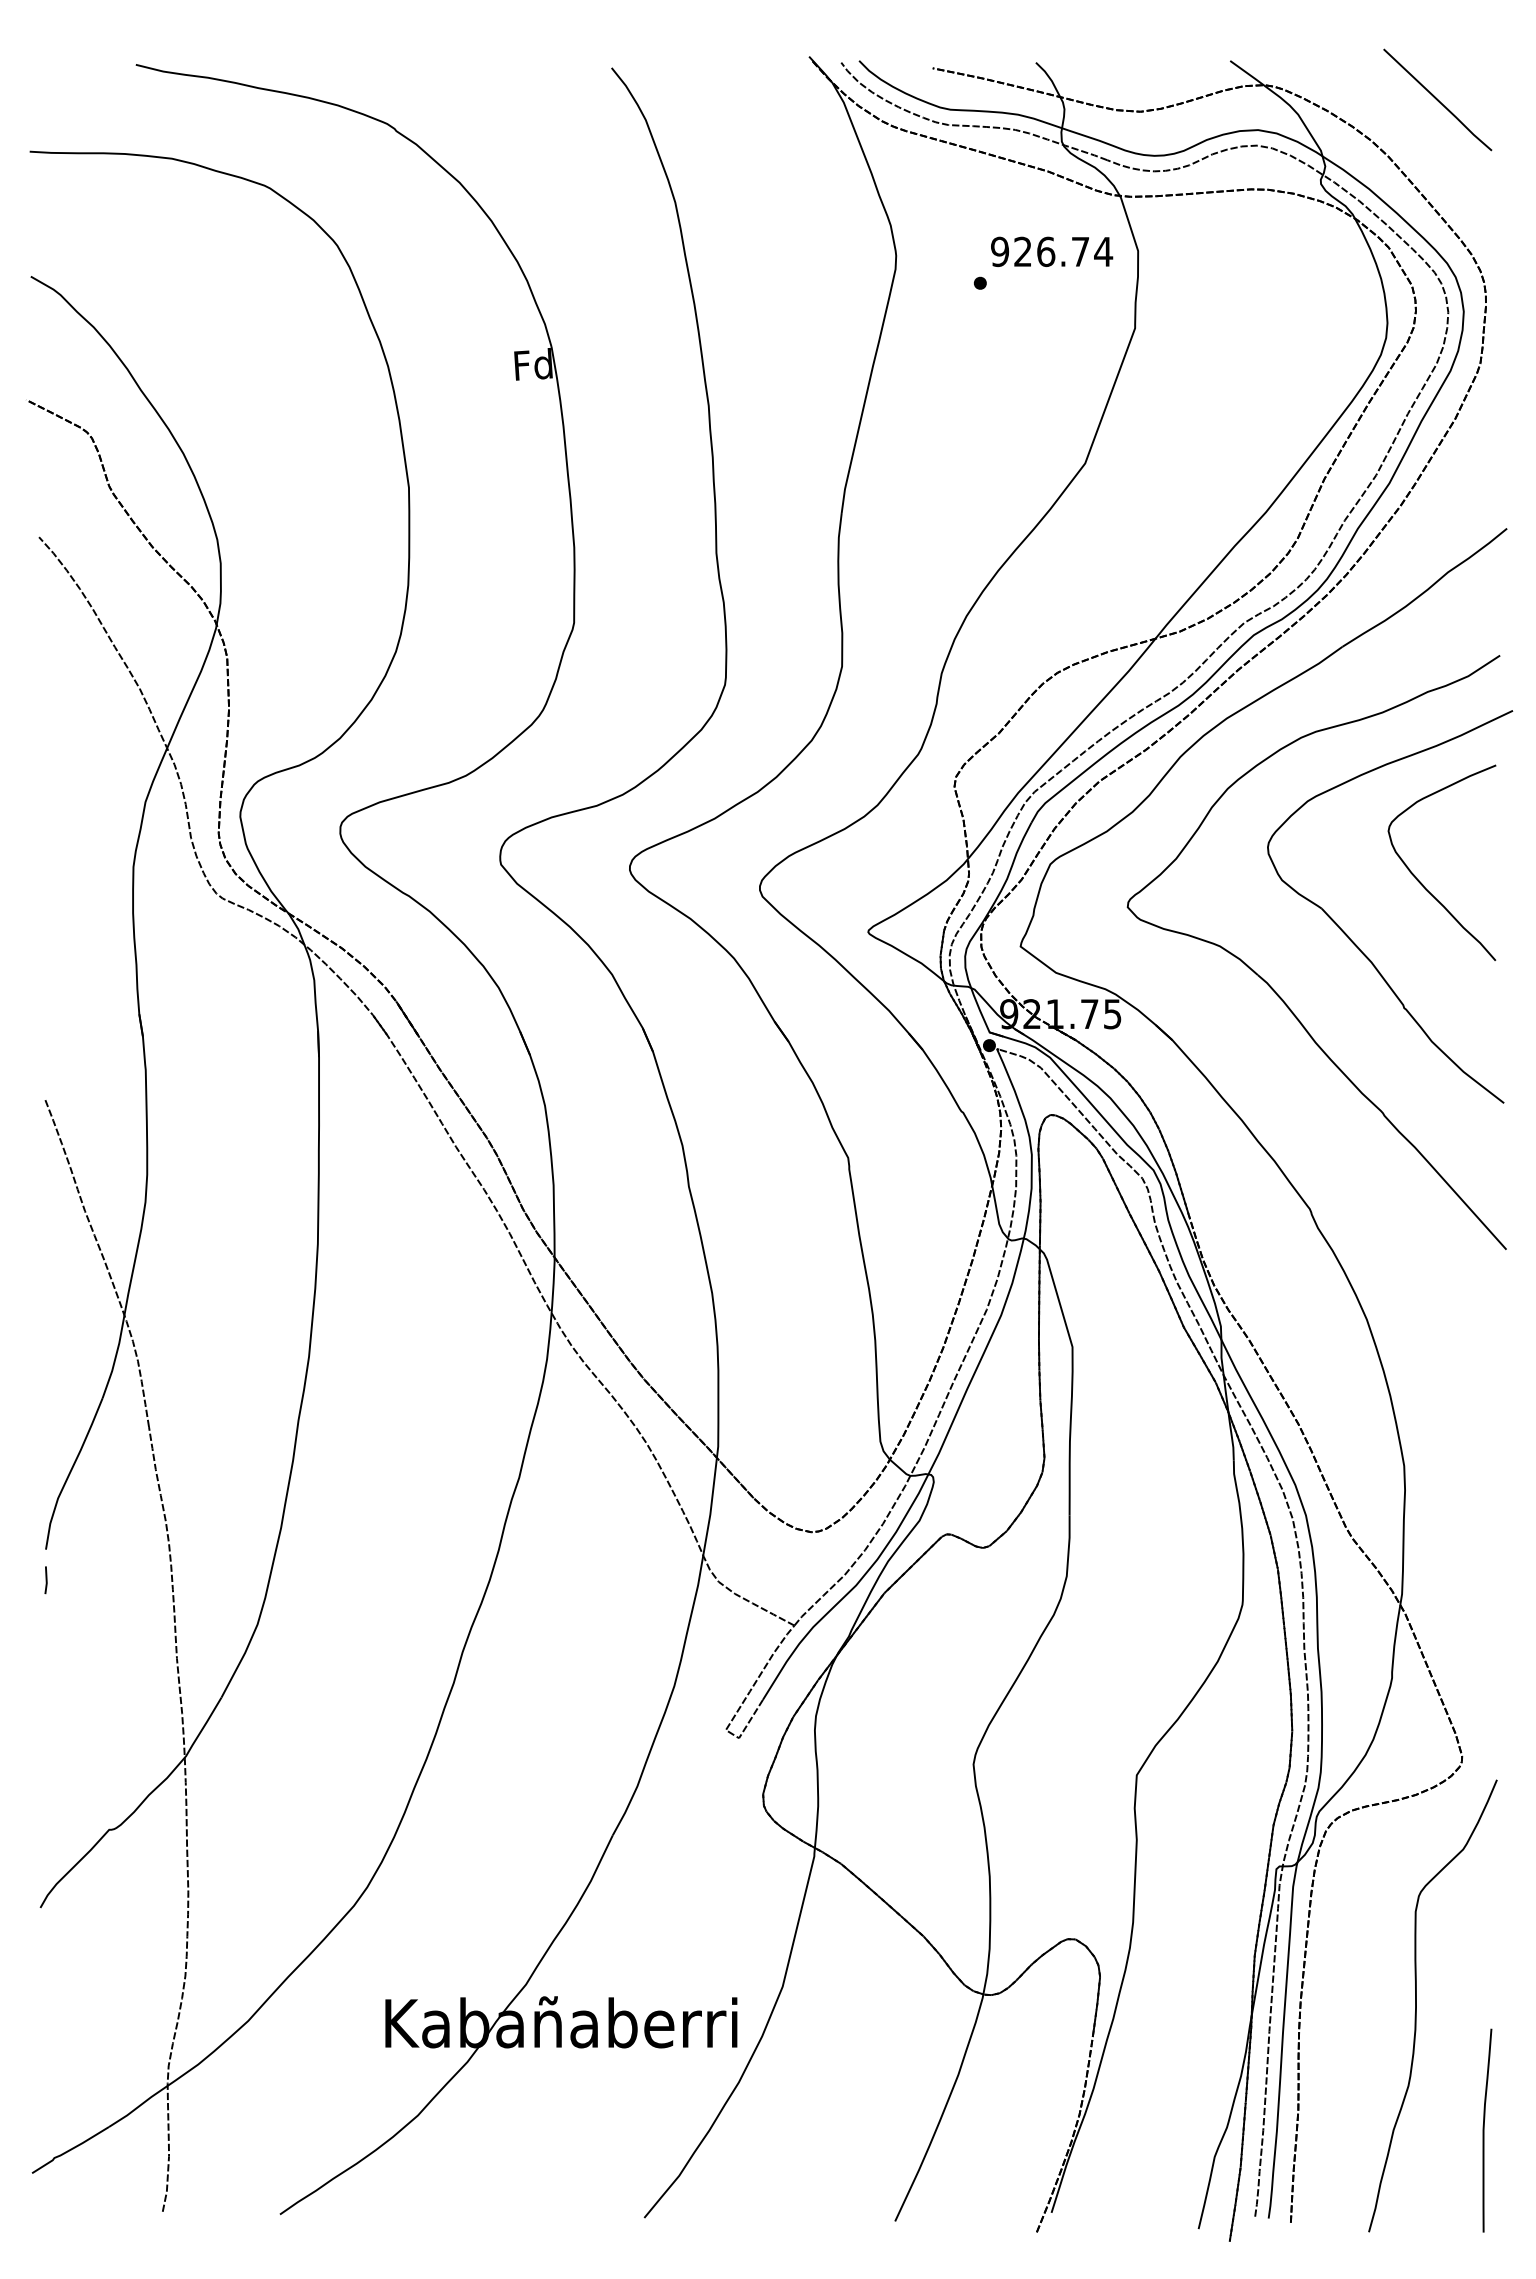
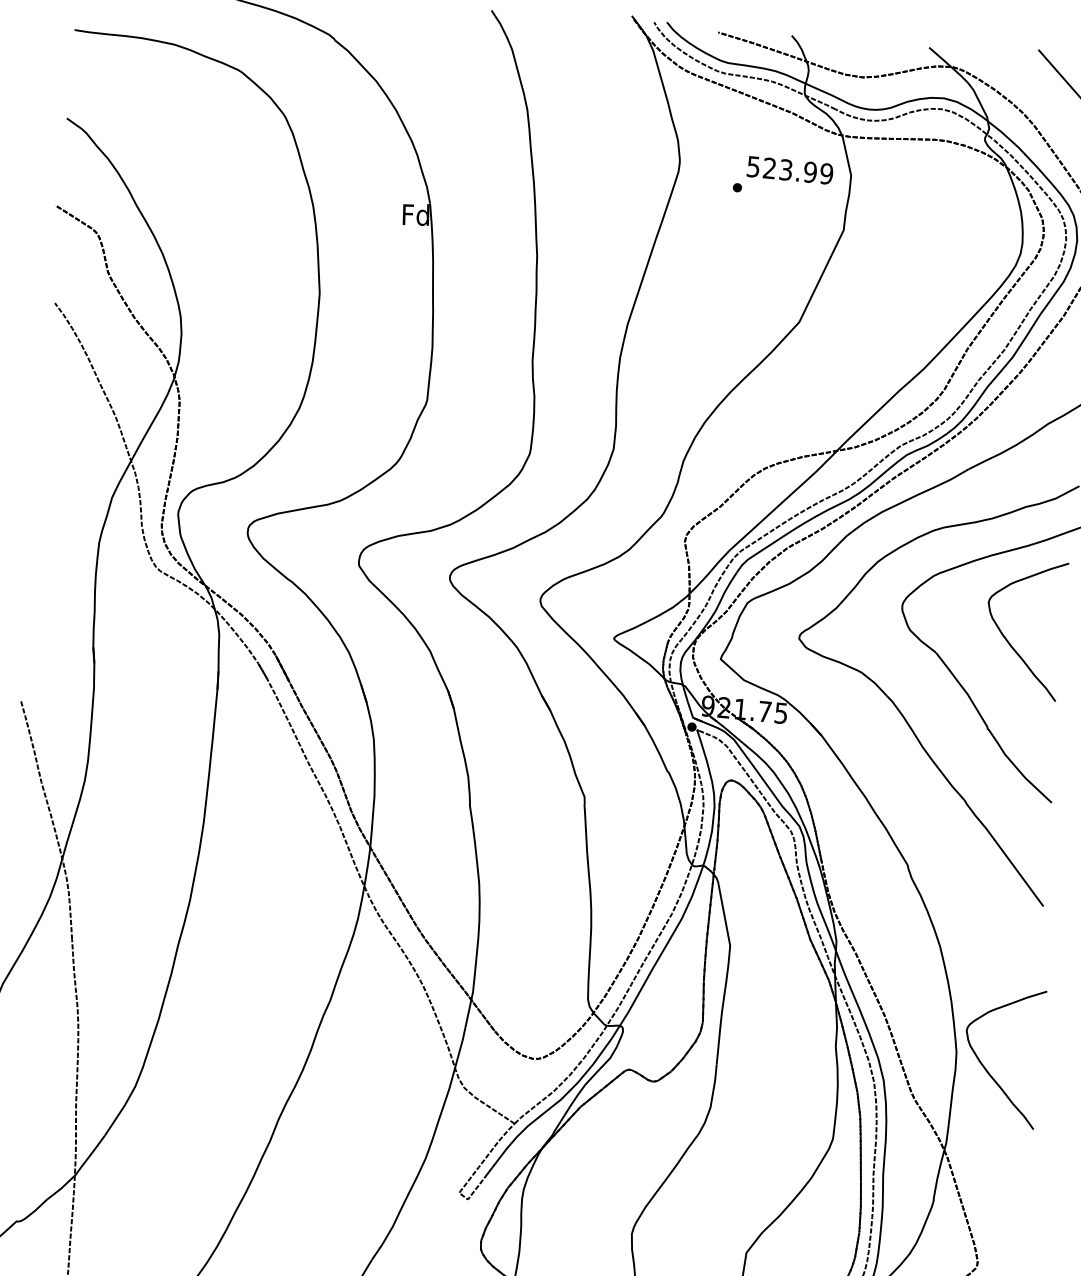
text: (1052, 251) -> (790, 170), 926.74 -> 523.99
curve: (1448, 1485) -> (986, 1069), added

